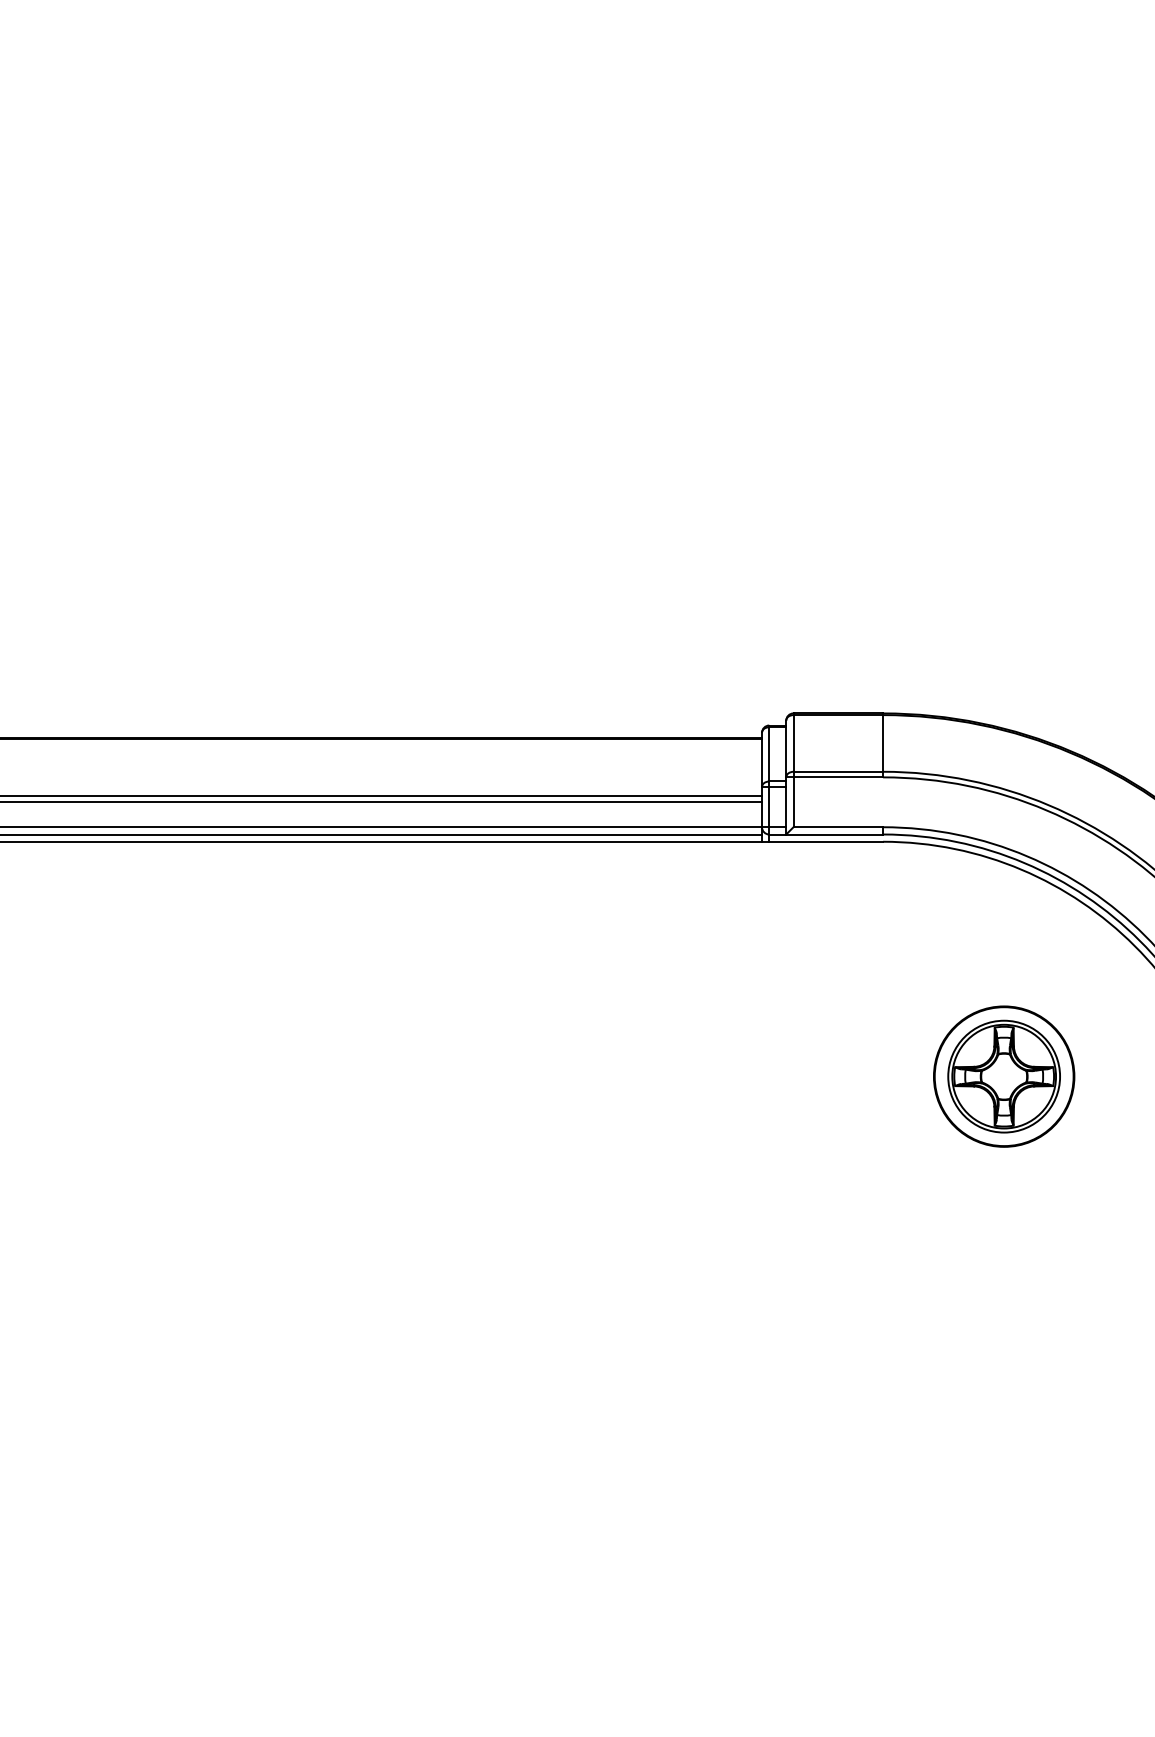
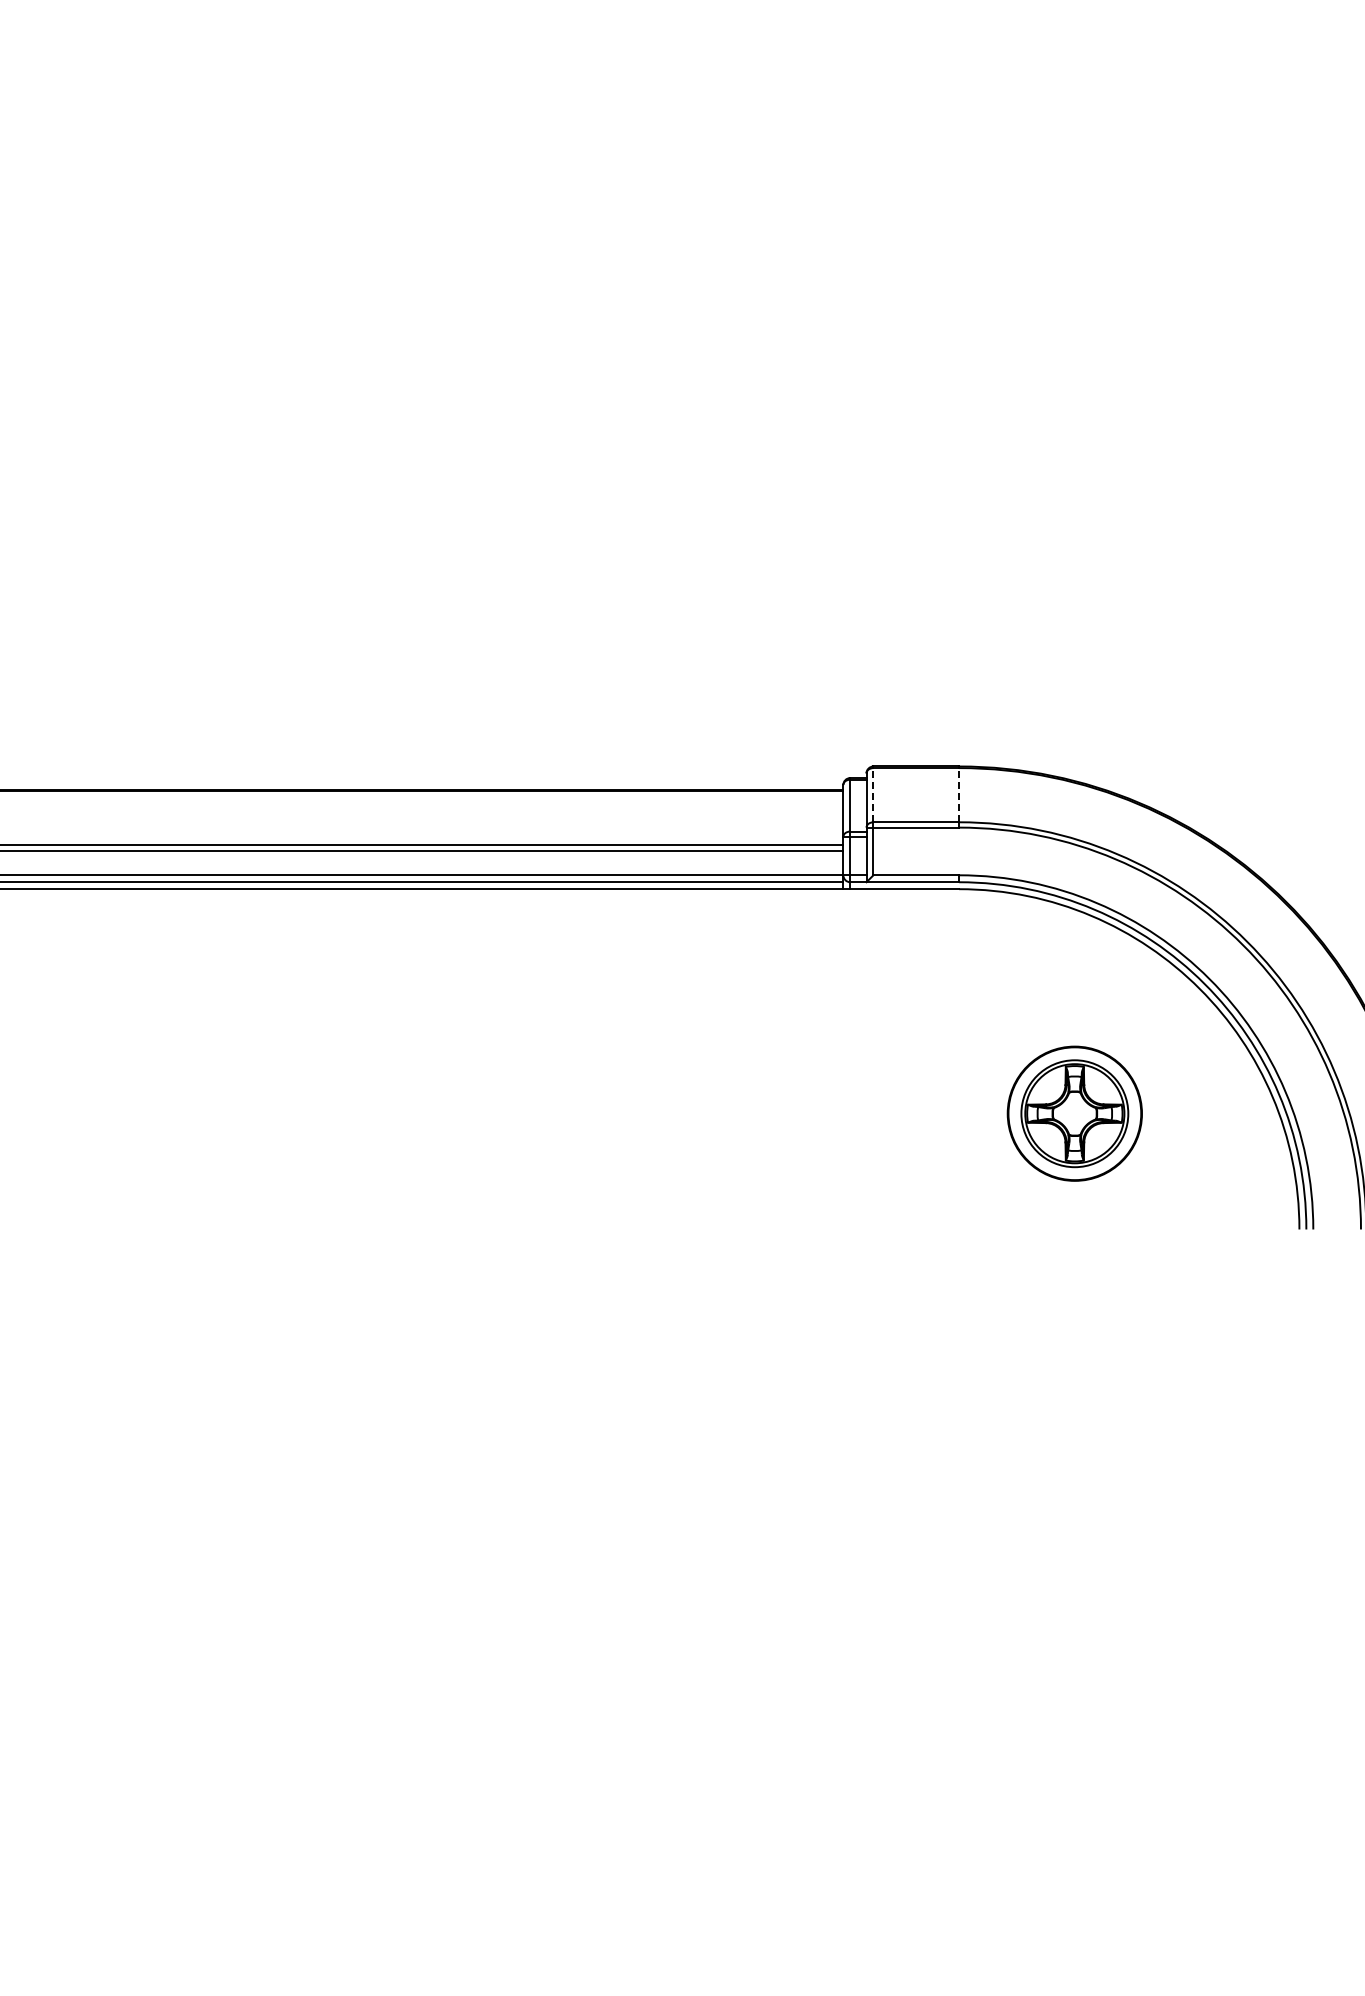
line: (793, 742) -> (873, 794), solid -> dashed
line: (883, 742) -> (959, 794), solid -> dashed

